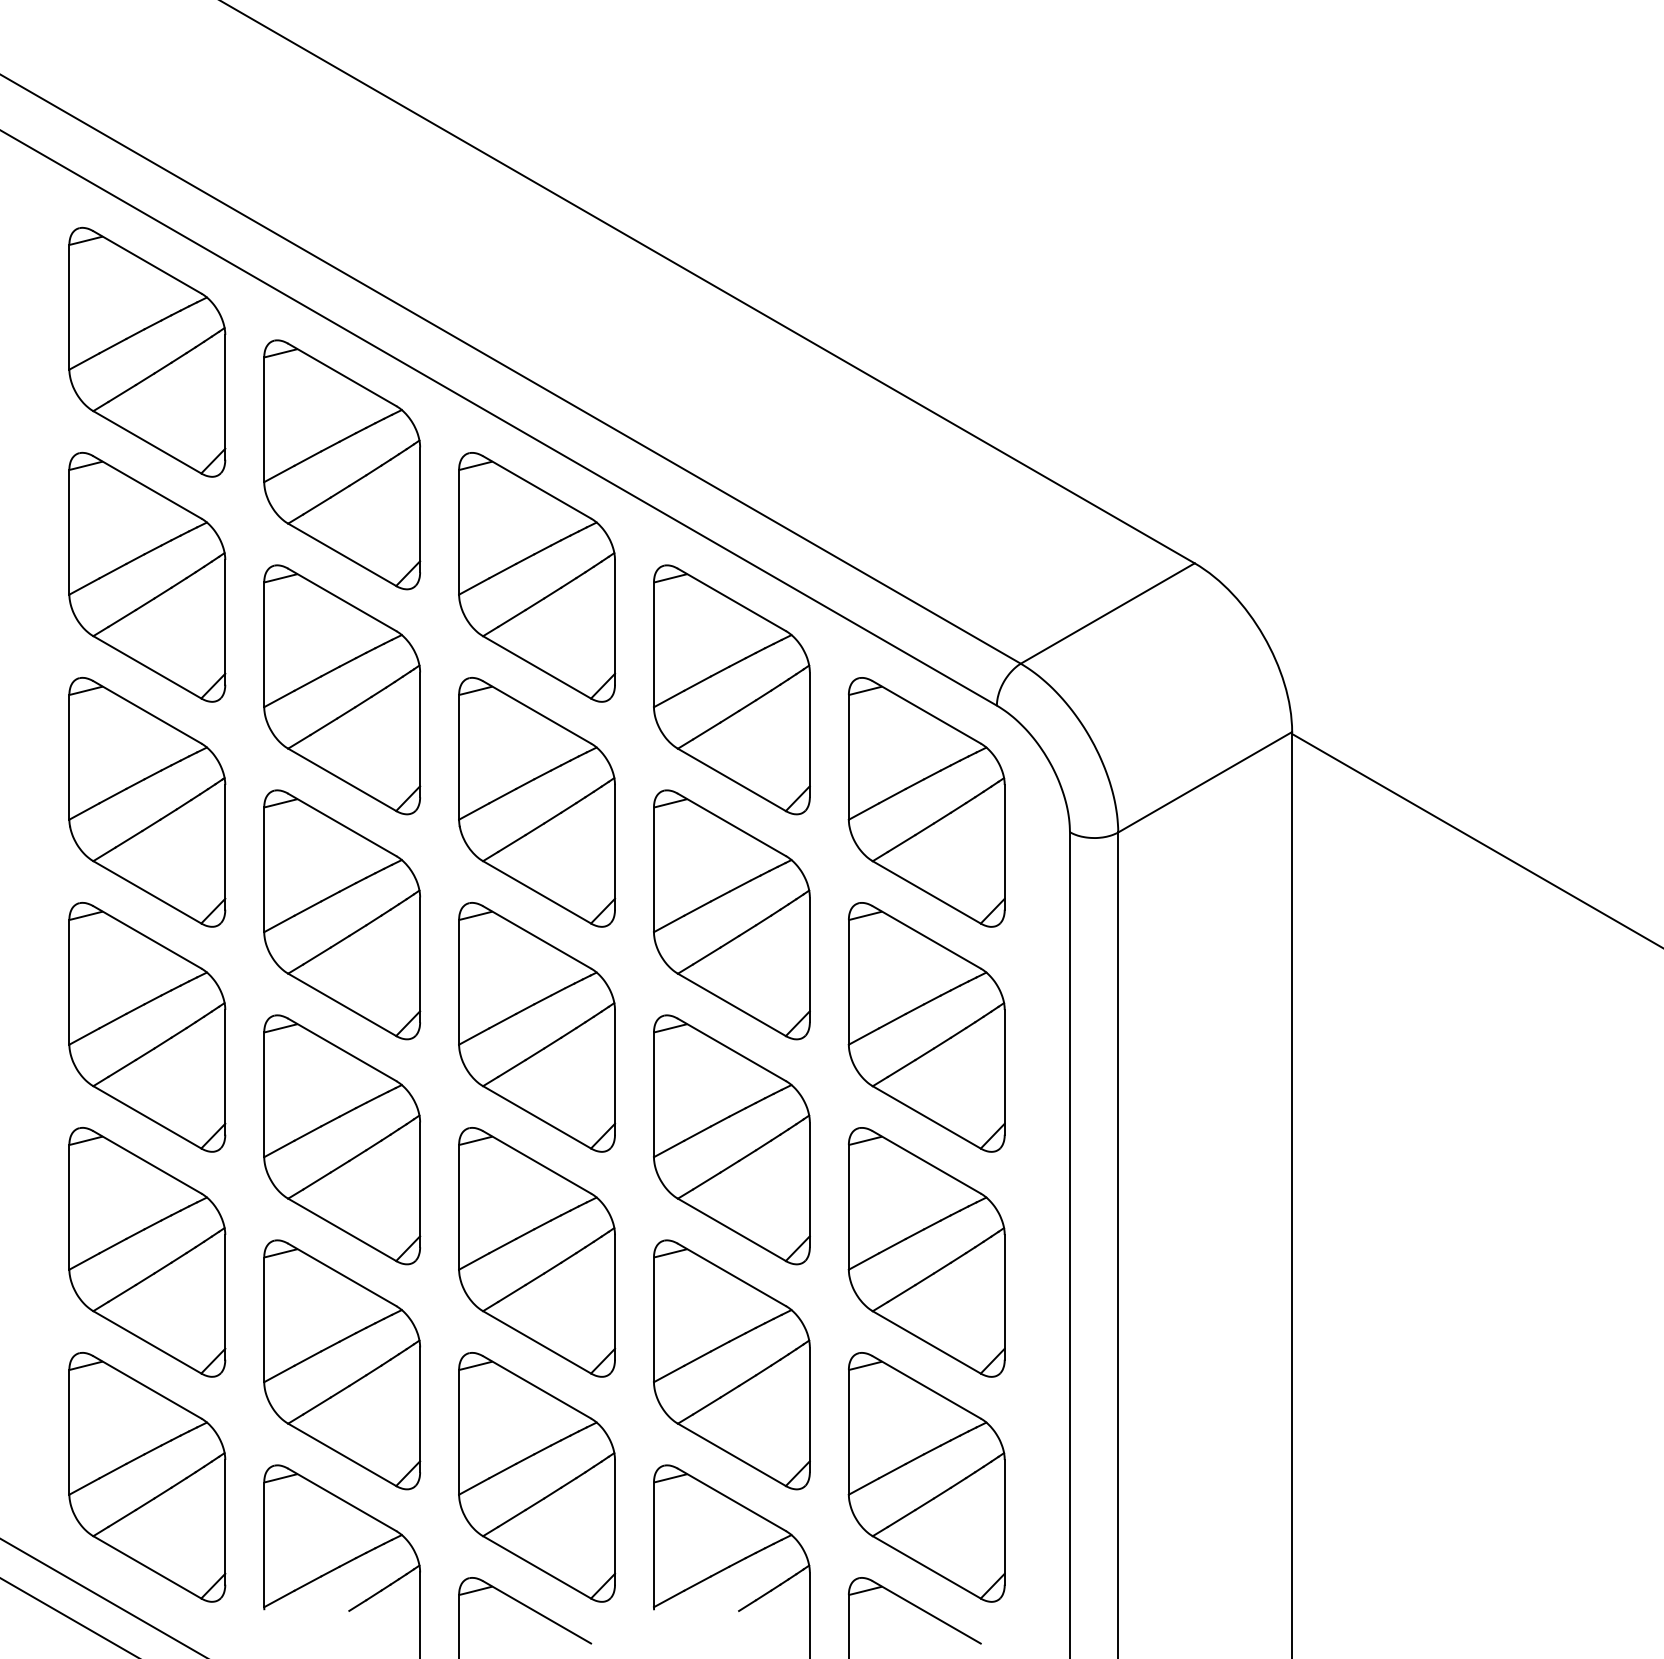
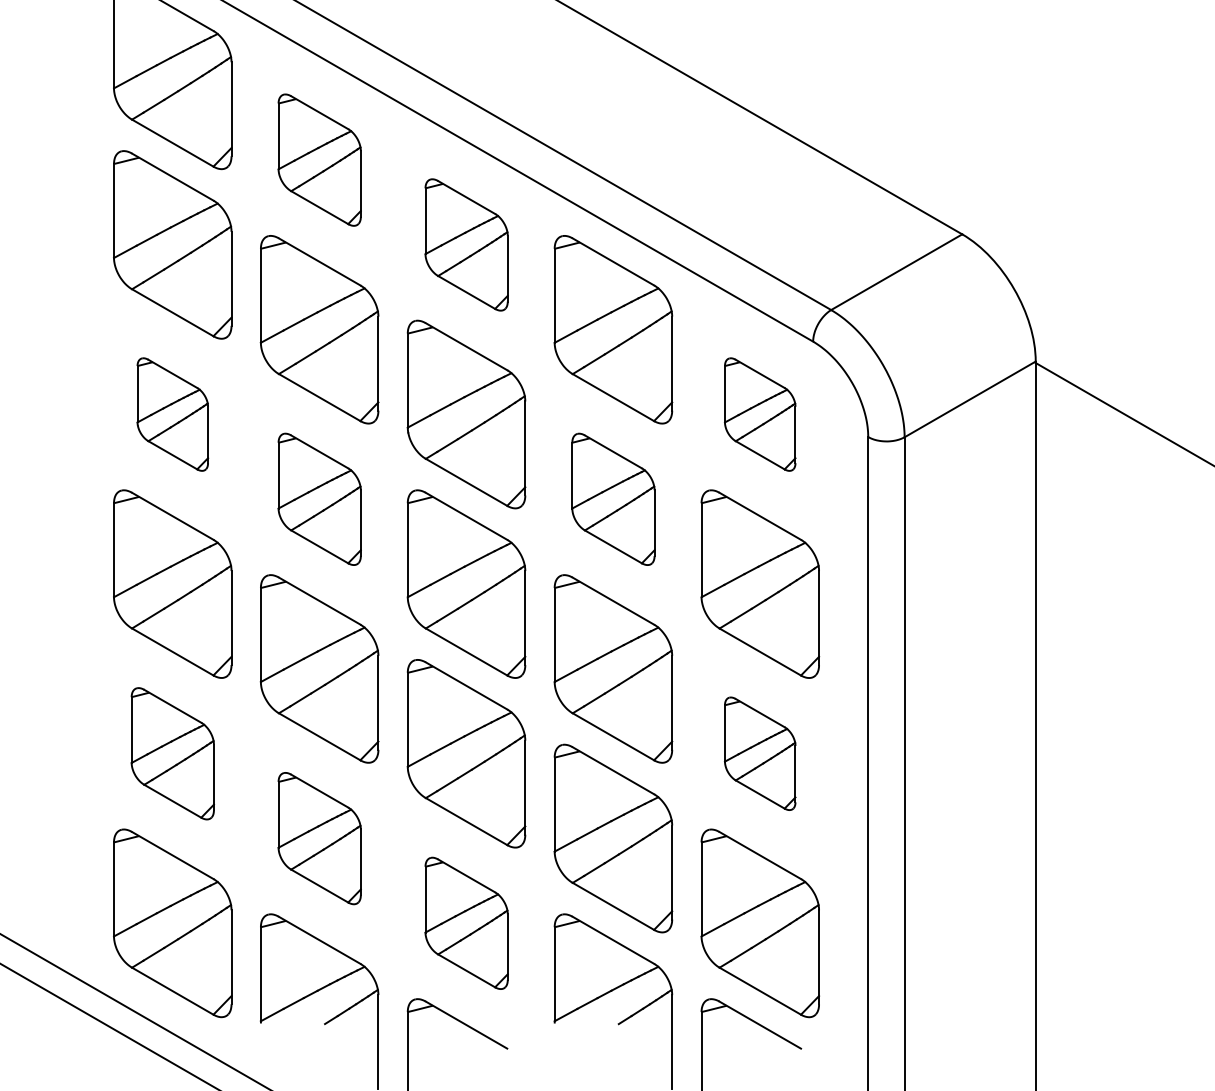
part: (342, 464) -> (319, 159), size x0.7
part: (537, 577) -> (466, 245), size x0.7
part: (147, 802) -> (172, 414), size x0.6
part: (926, 802) -> (760, 414), size x0.6
part: (342, 914) -> (319, 499), size x0.7
part: (731, 914) -> (613, 499), size x0.7
part: (147, 1252) -> (172, 753), size x0.7
part: (926, 1252) -> (760, 753), size x0.6
part: (342, 1364) -> (319, 838), size x0.7
part: (537, 1477) -> (466, 923), size x0.7

